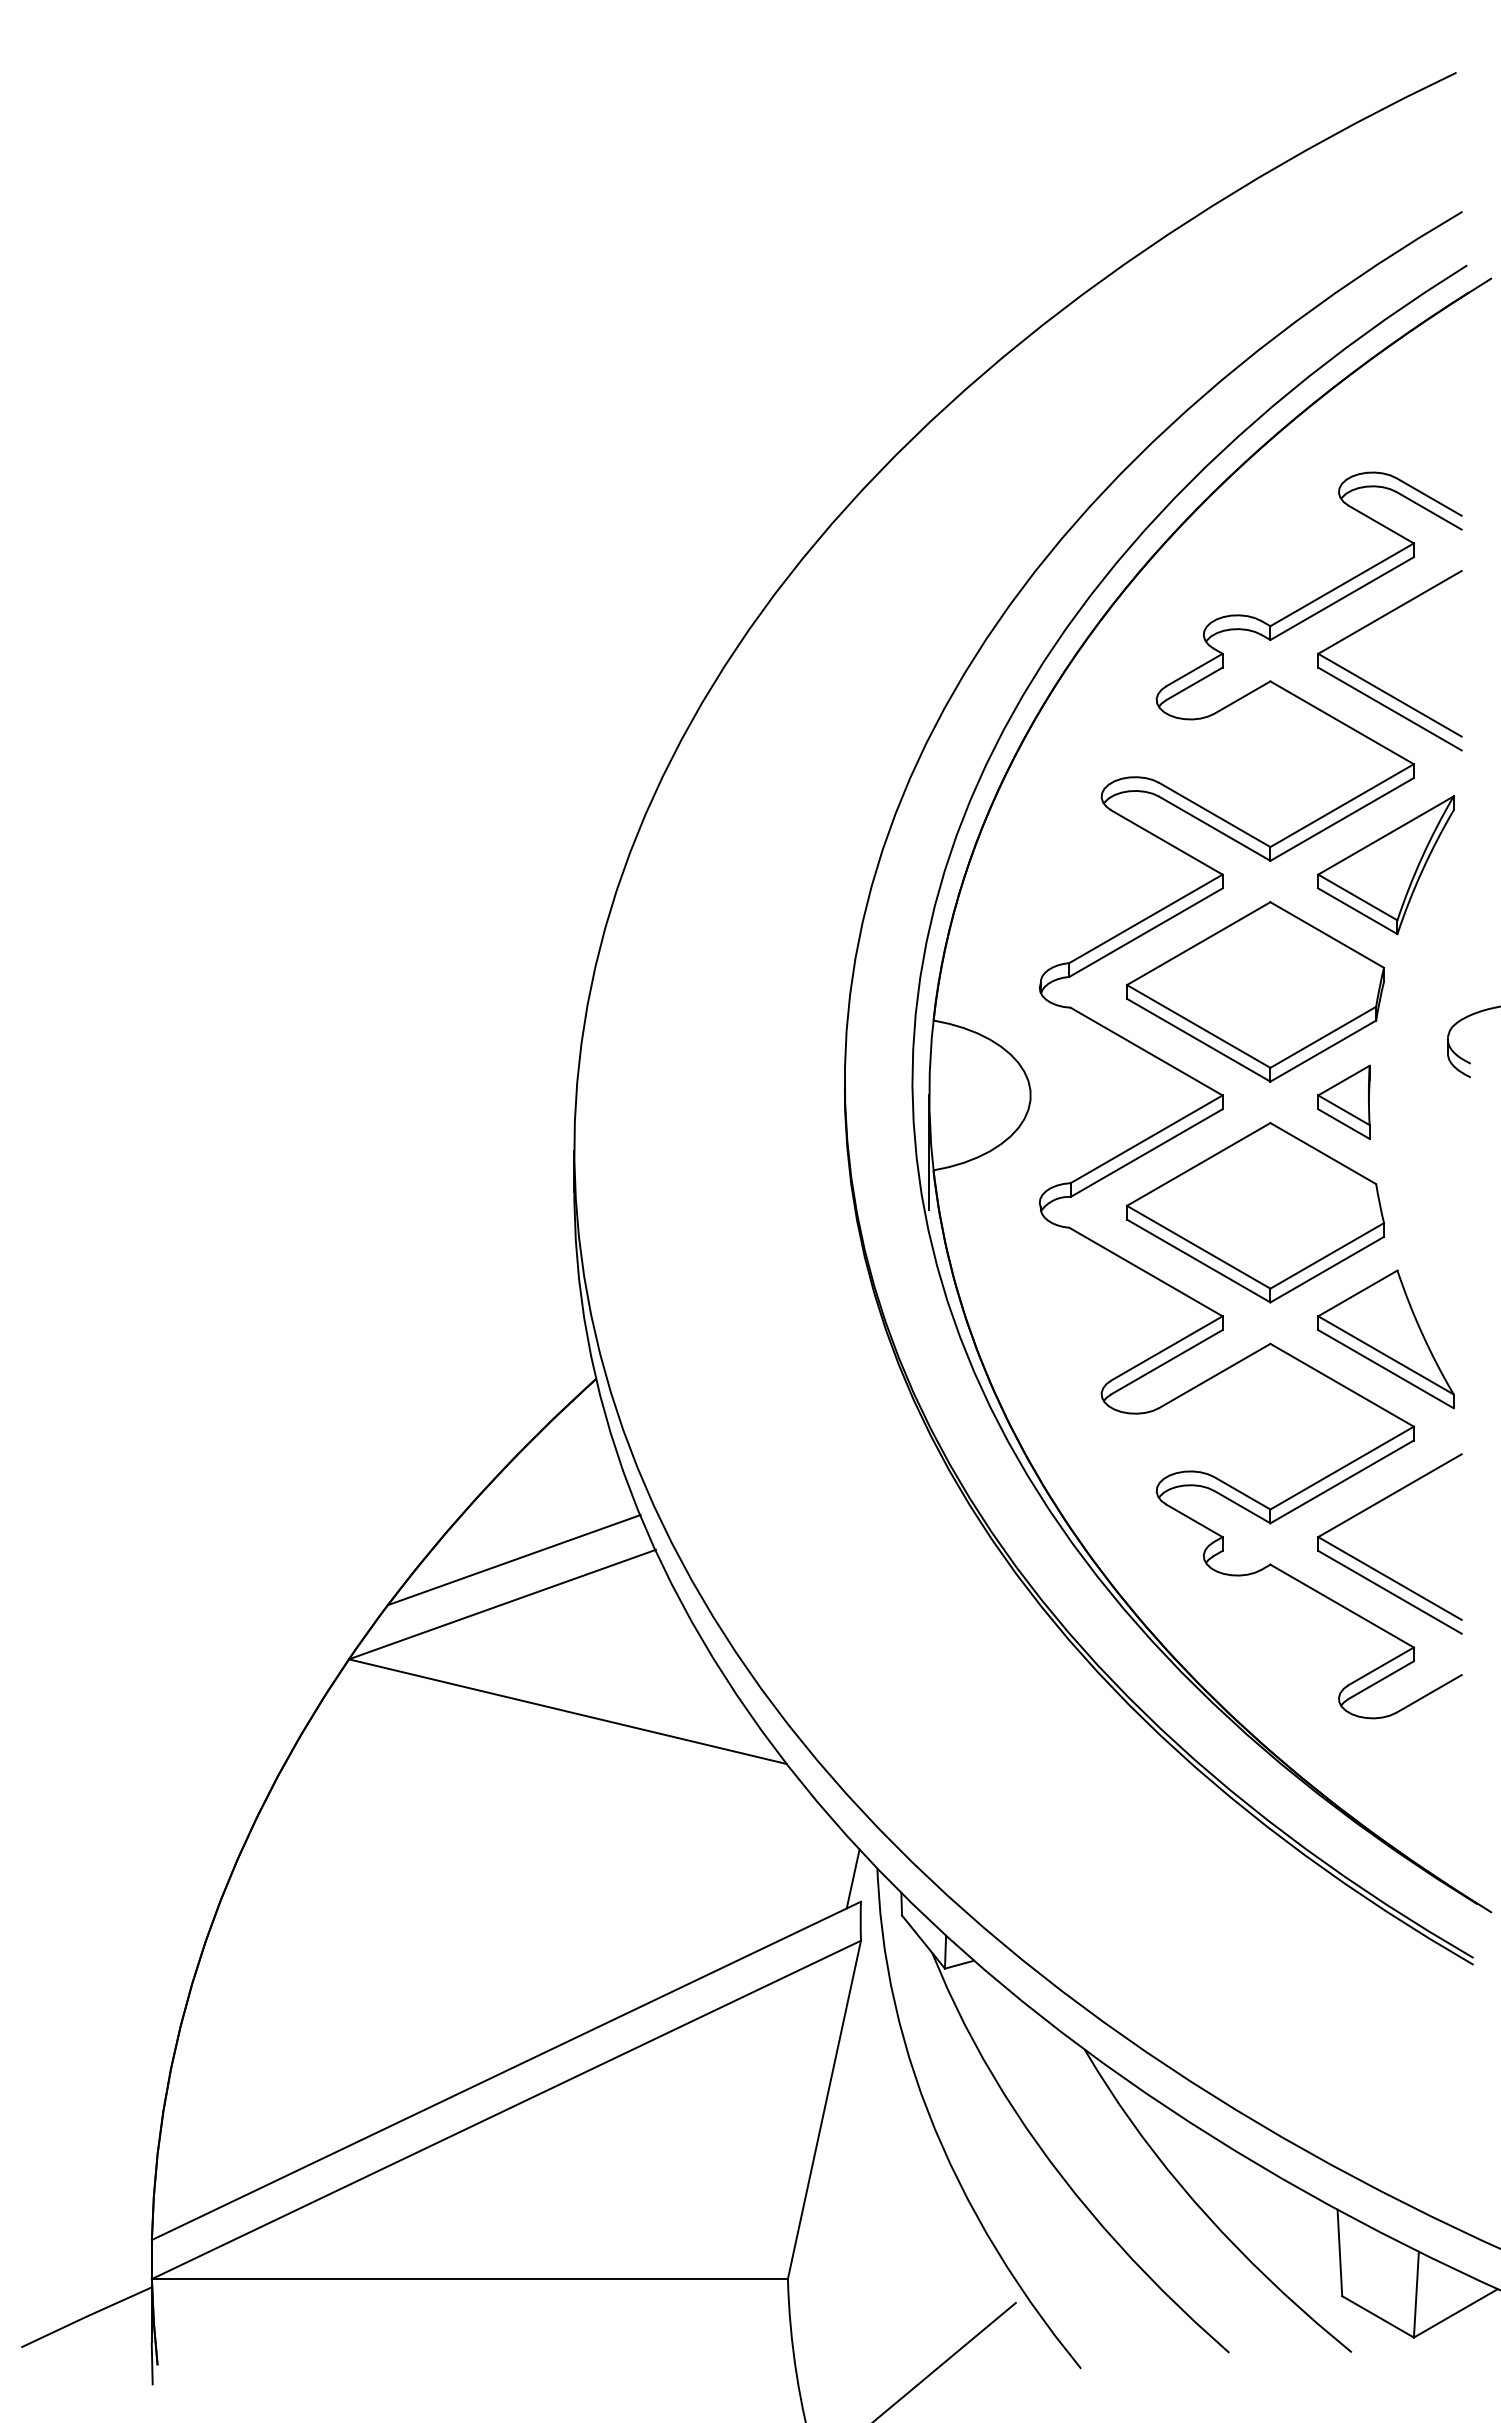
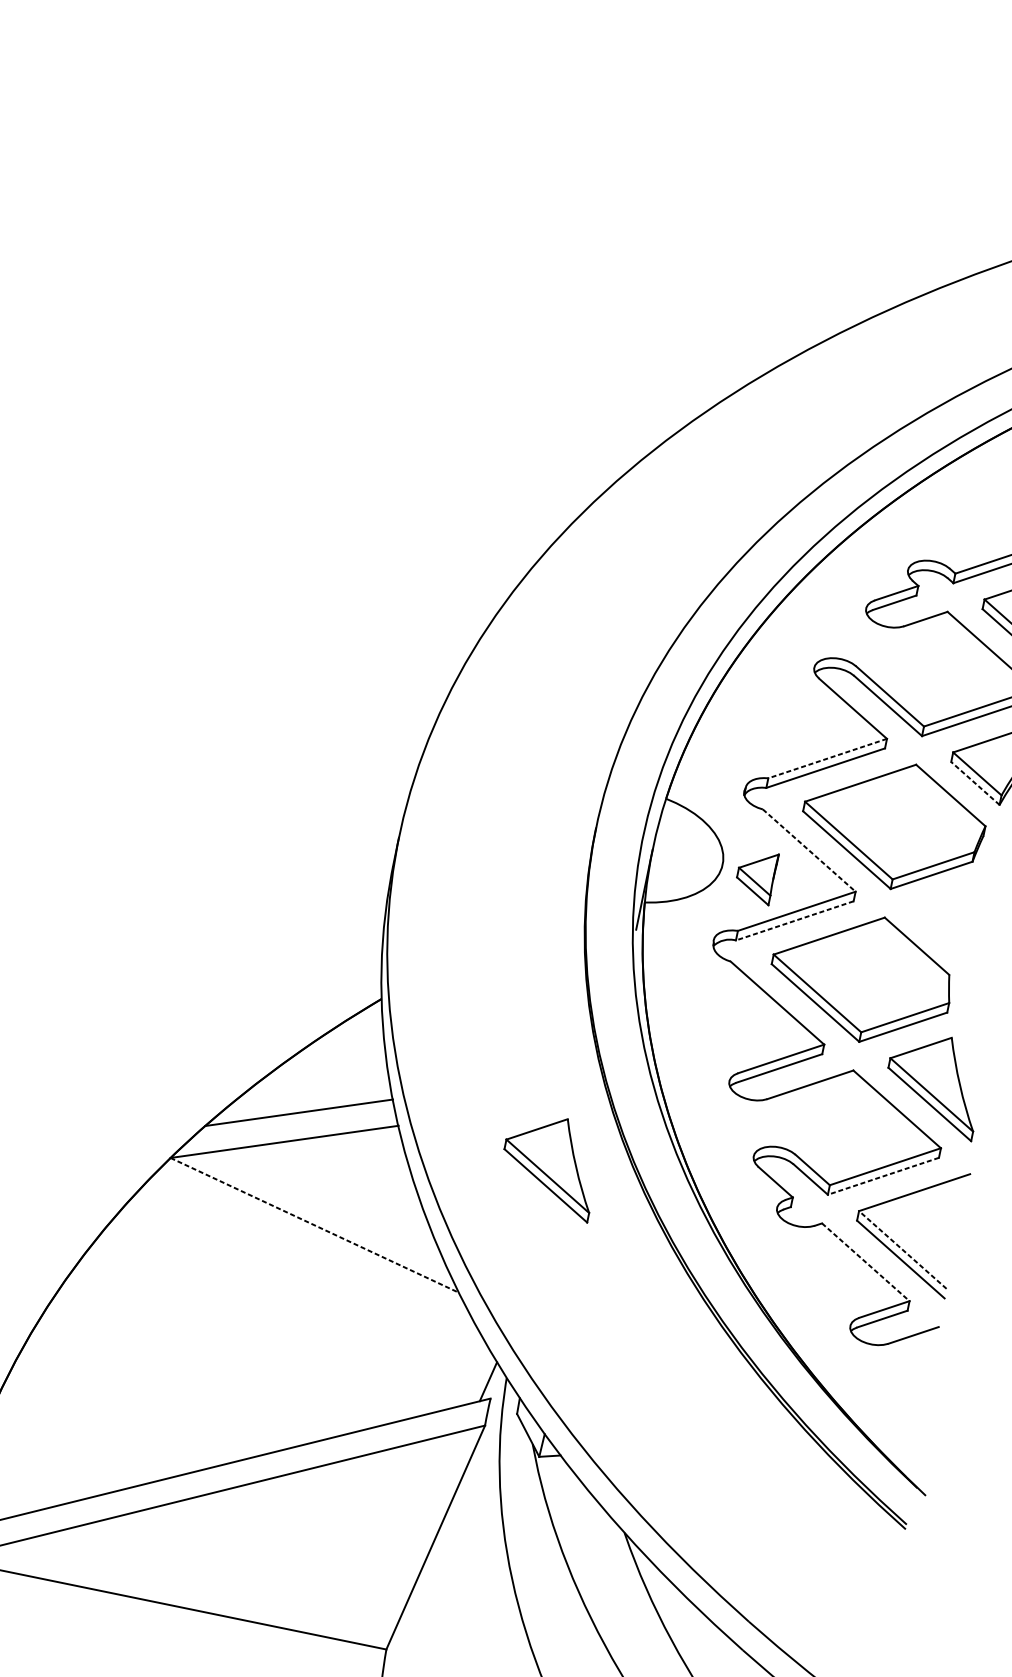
line: (1357, 911) -> (975, 783), solid -> dashed
line: (1145, 919) -> (827, 758), solid -> dashed
line: (1146, 1051) -> (809, 850), solid -> dashed
part: (1343, 1101) -> (755, 875), moved
line: (1146, 1153) -> (794, 921), solid -> dashed
line: (1342, 1481) -> (883, 1176), solid -> dashed
part: (876, 1561) -> (549, 1165), added
line: (1389, 1578) -> (902, 1249), solid -> dashed
line: (1342, 1606) -> (865, 1262), solid -> dashed
line: (568, 1711) -> (315, 1225), solid -> dashed

